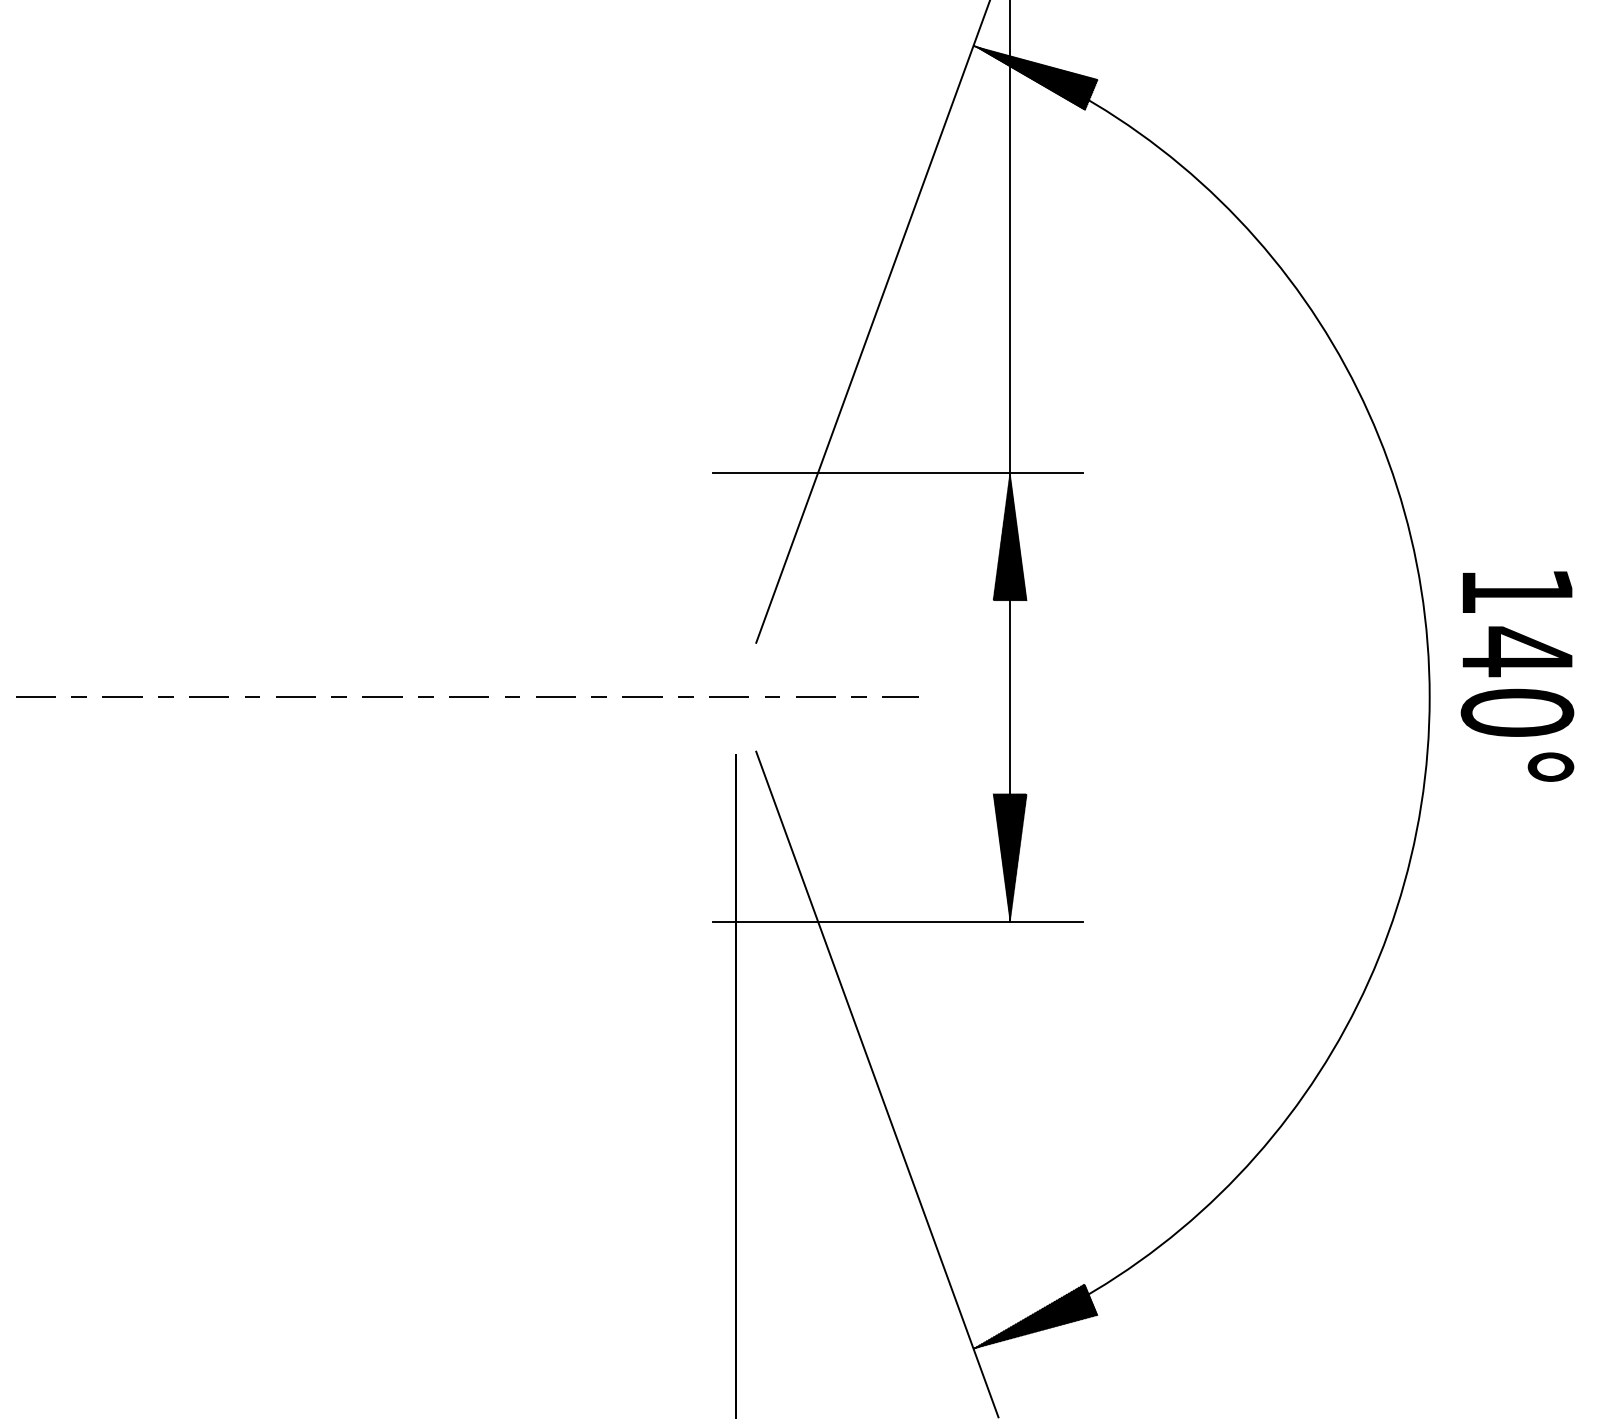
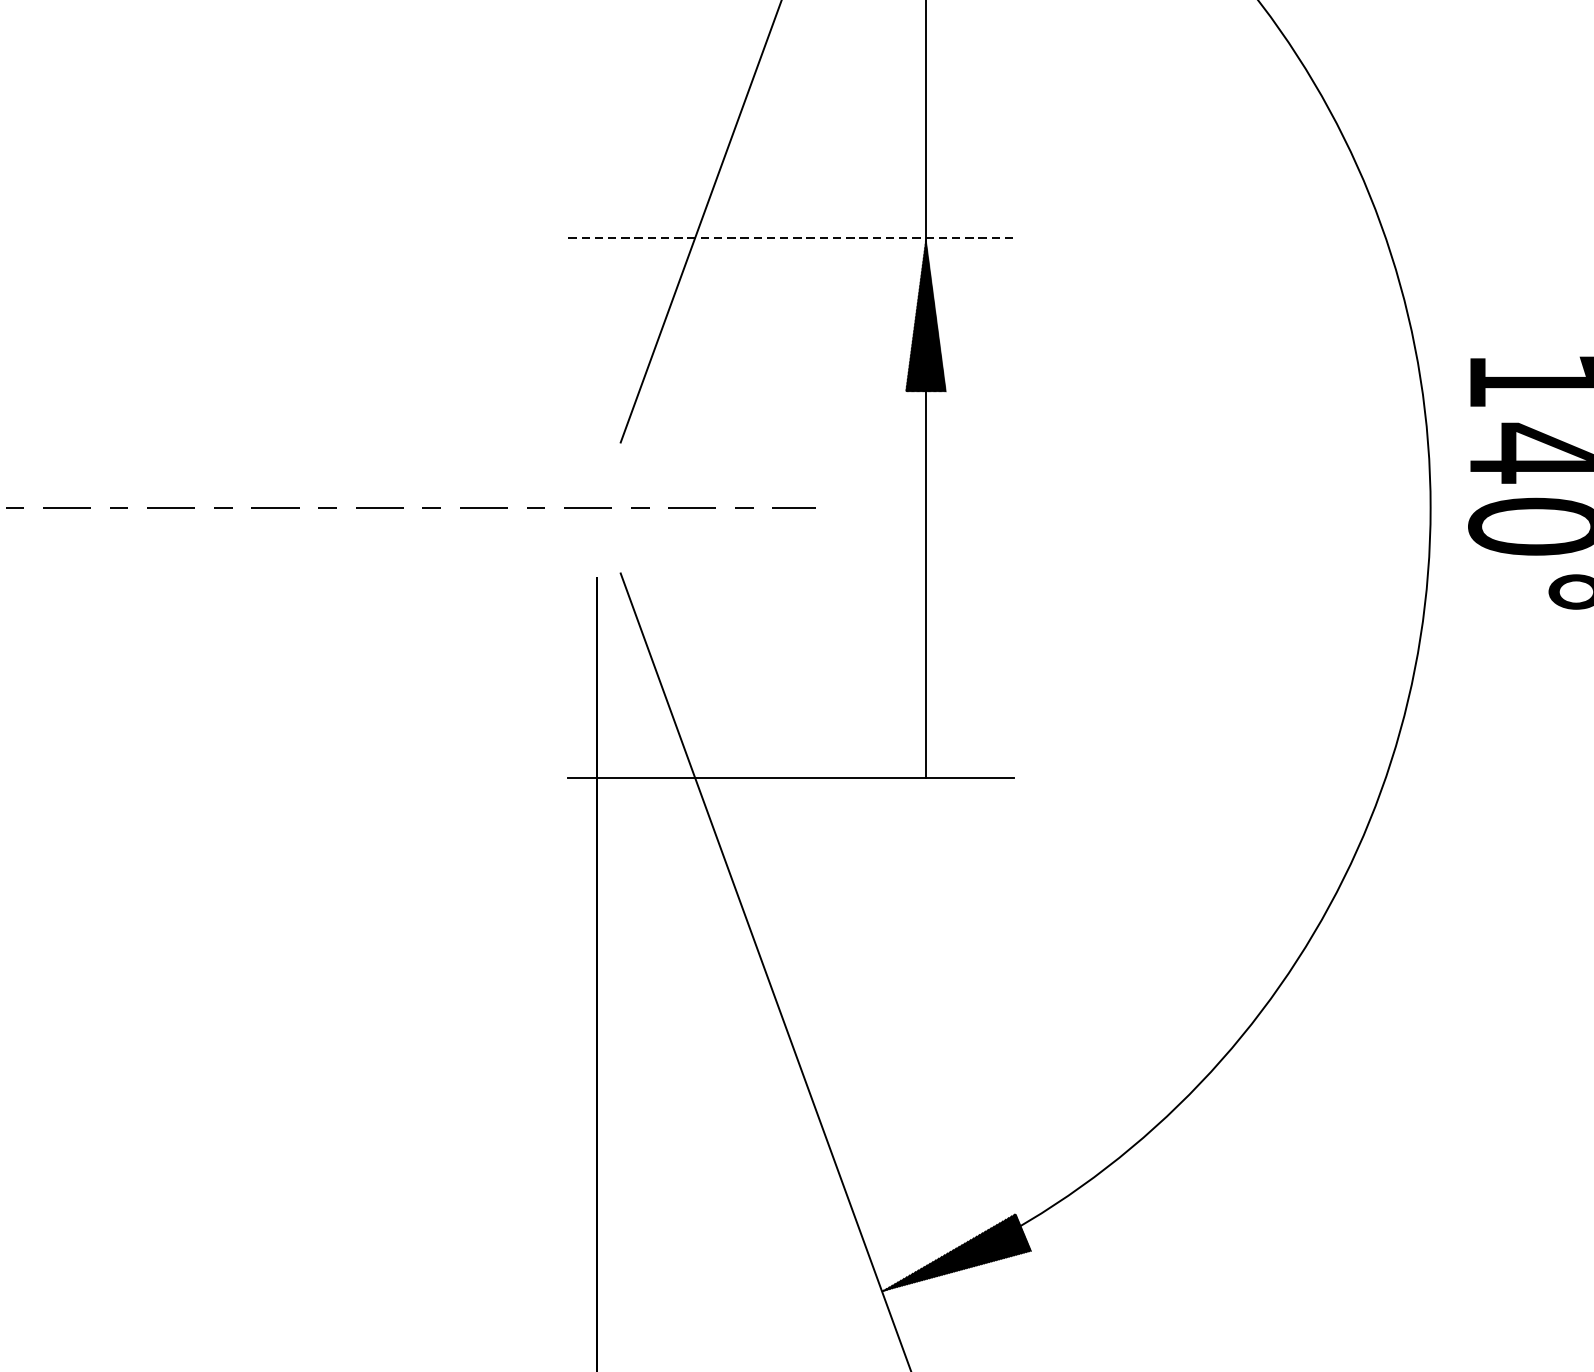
line: (898, 472) -> (791, 237), solid -> dashed
hatch: (1009, 857) -> (925, 700), removed

